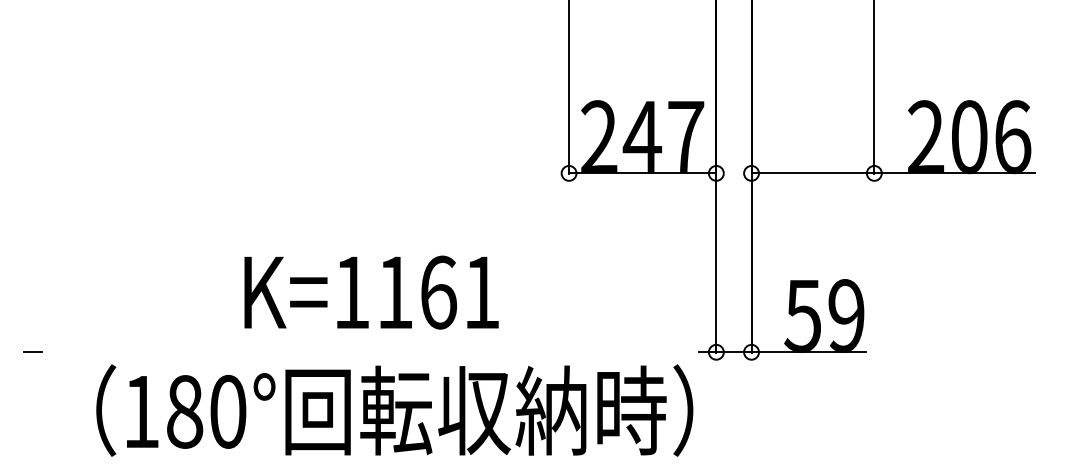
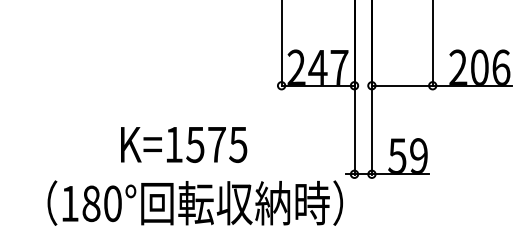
text: (437, 292) -> (216, 144), K=1161 -> K=1575
line: (33, 350) -> (16, 173), removed

